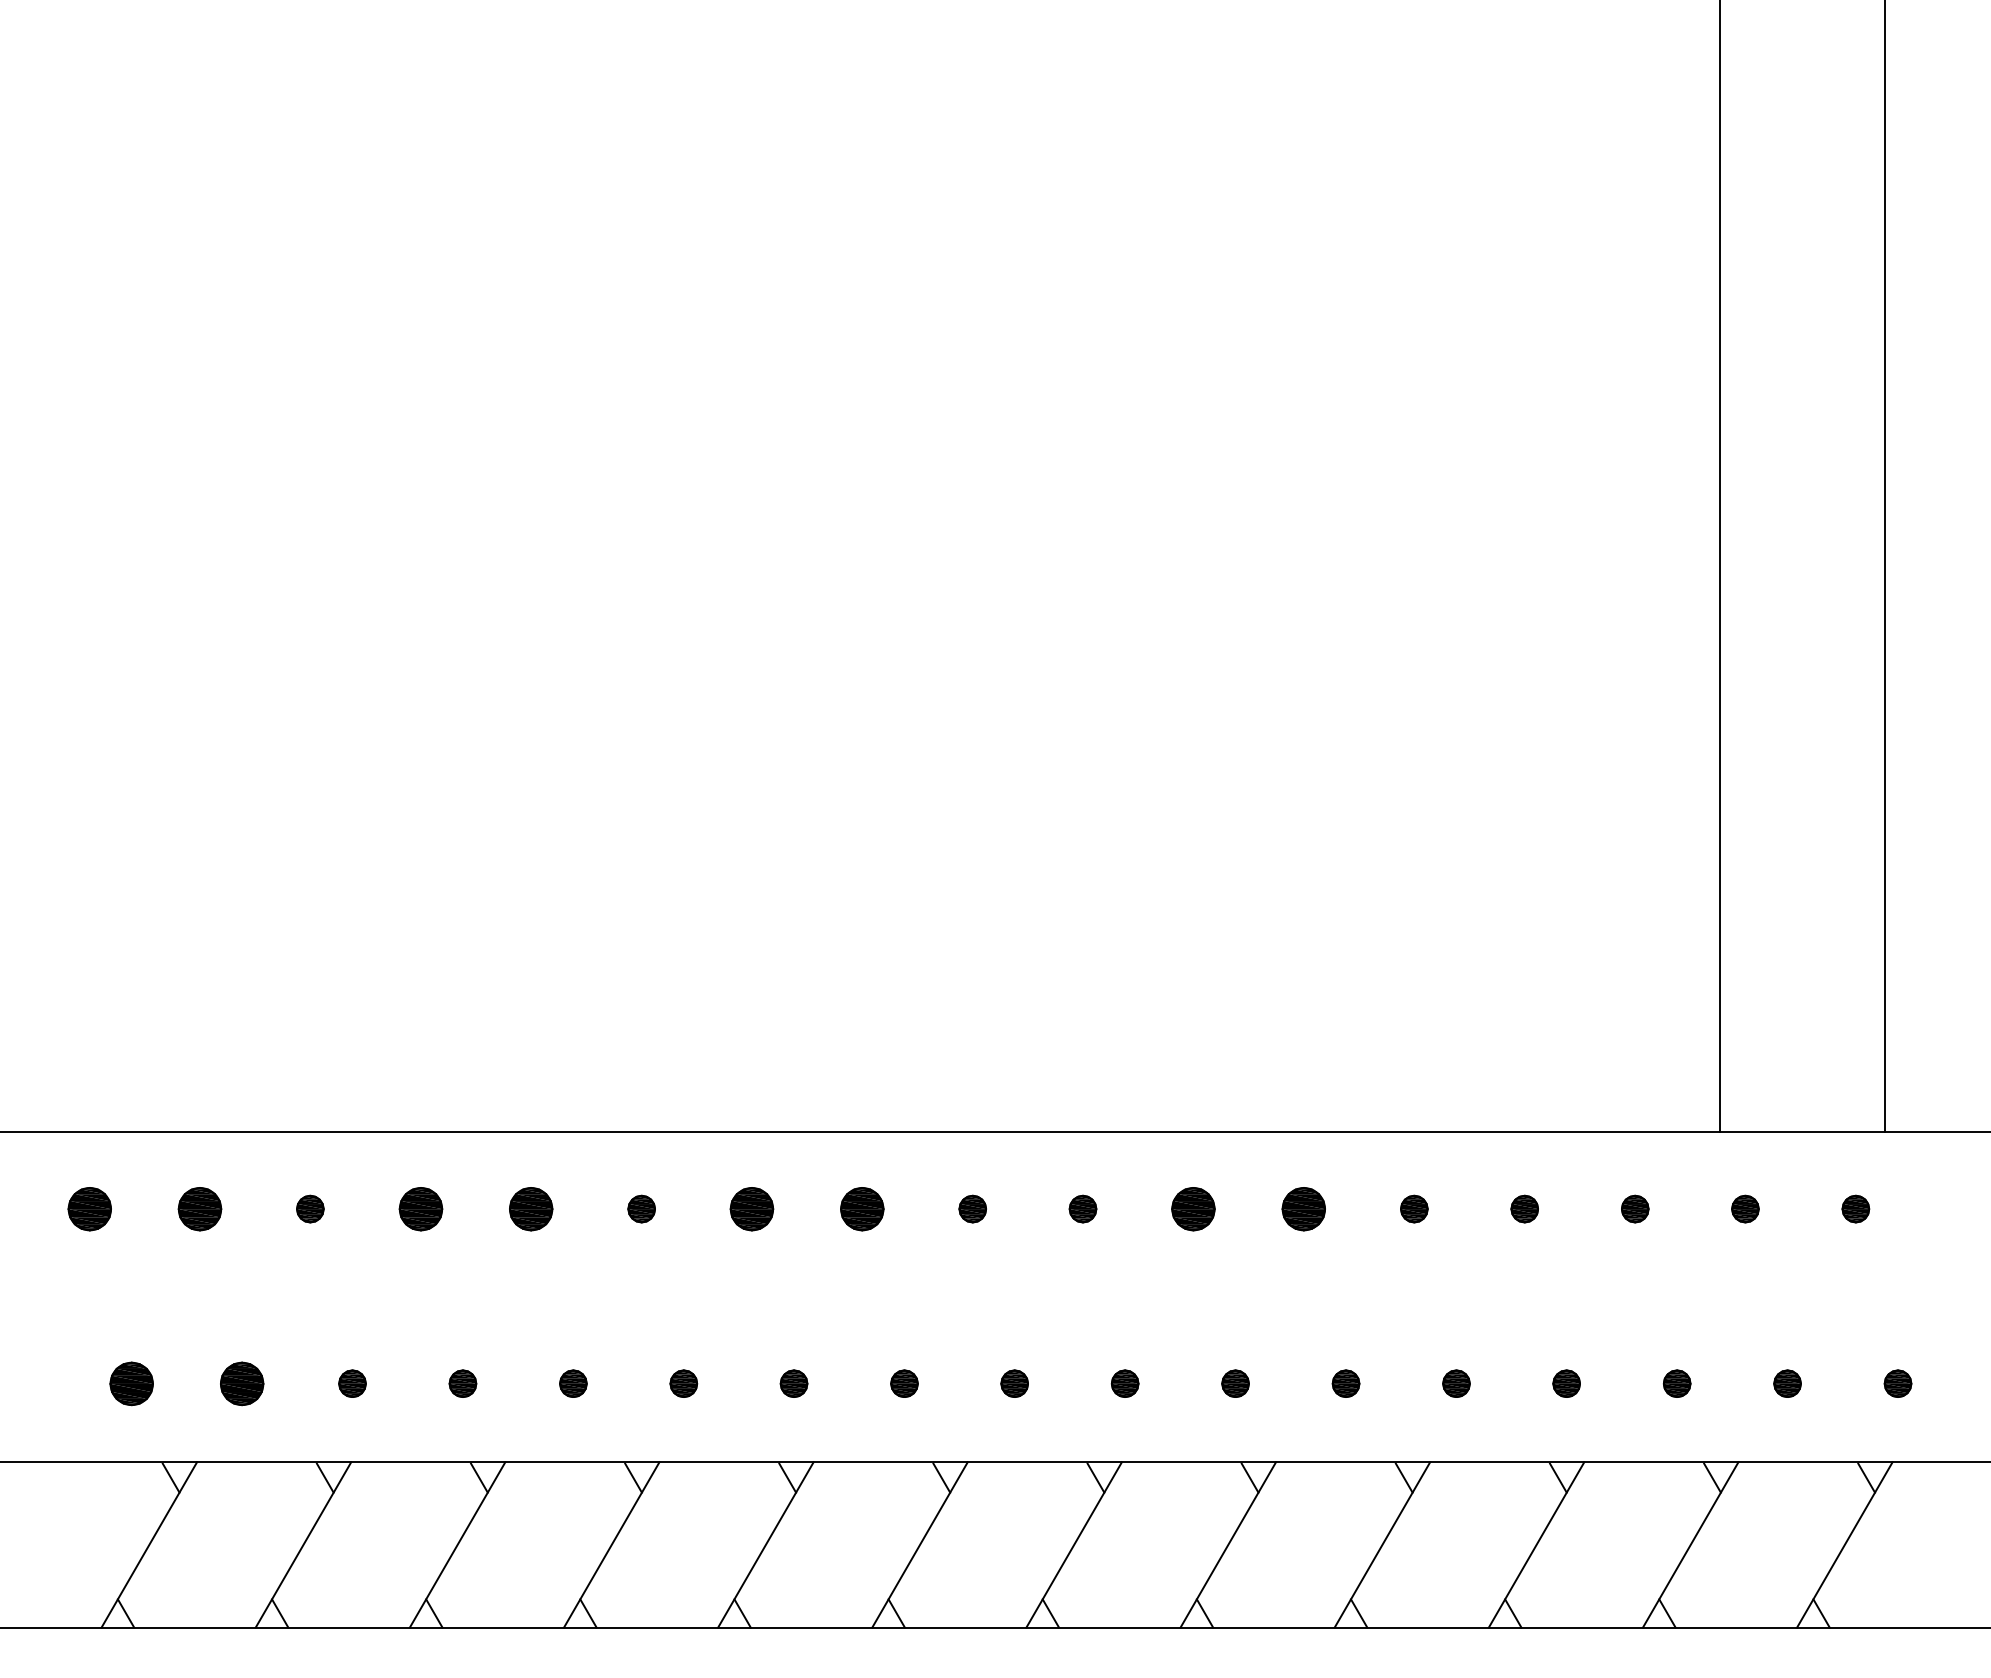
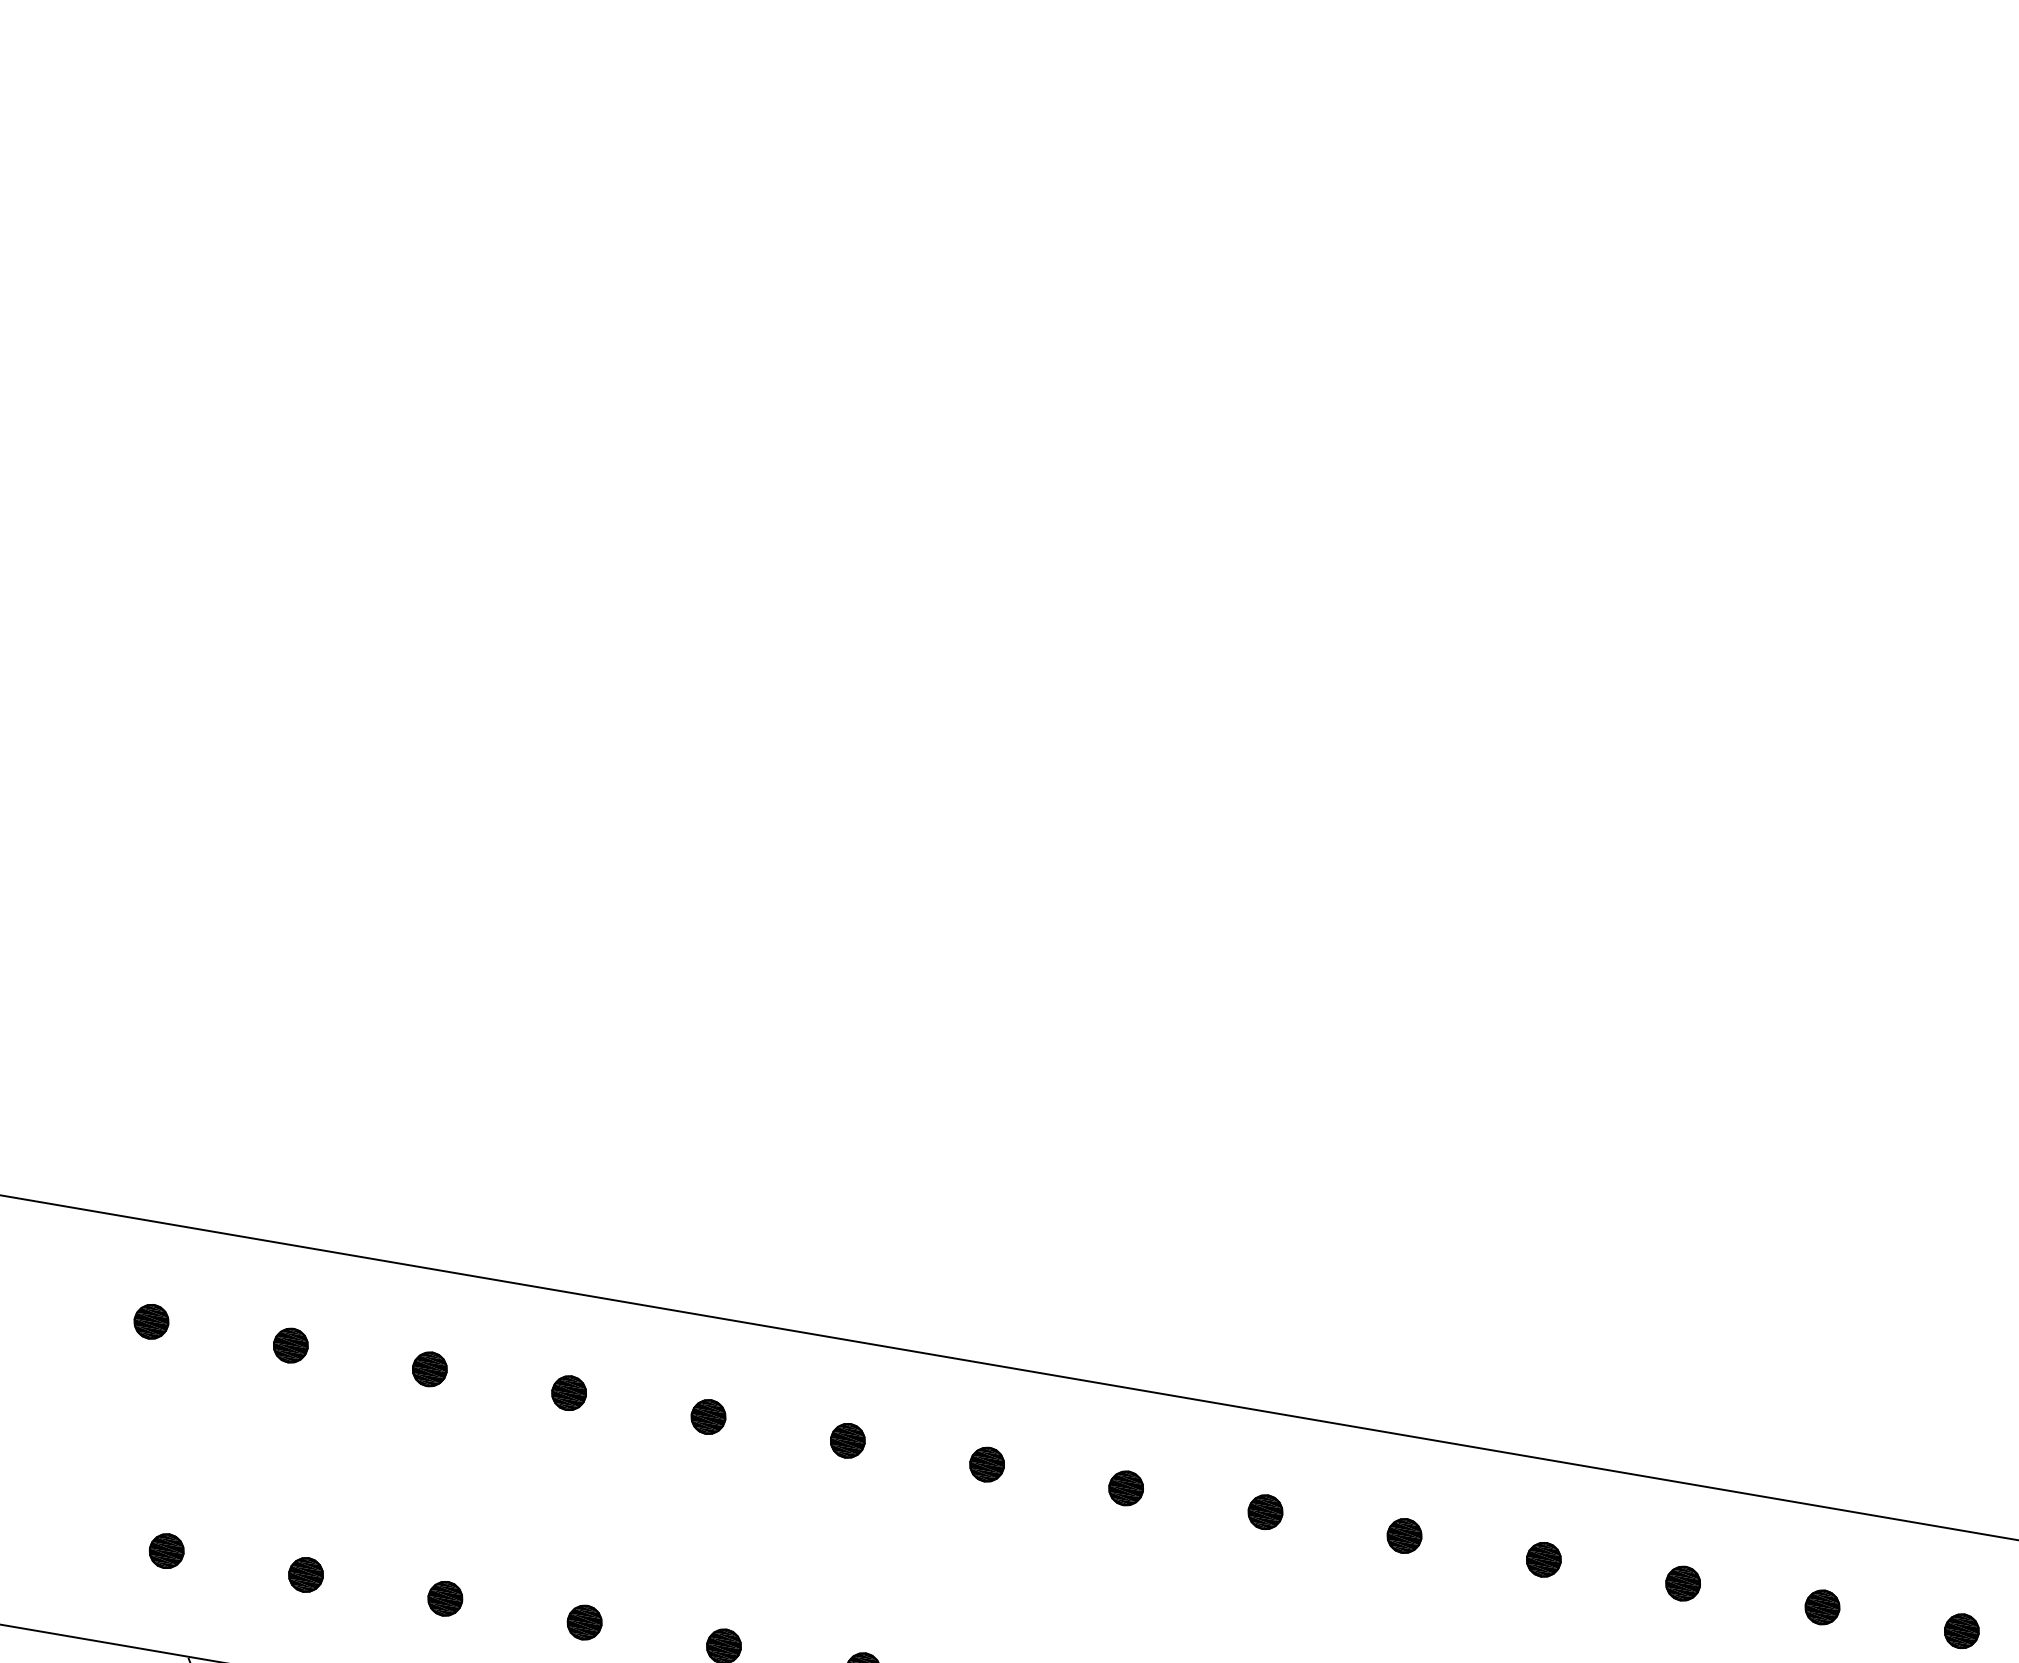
part: (89, 1208) -> (151, 1320), size x0.62
part: (200, 1208) -> (291, 1344), size x0.62
part: (420, 1208) -> (568, 1392), size x0.62
part: (531, 1208) -> (708, 1416), size x0.62
part: (752, 1208) -> (987, 1463), size x0.62
part: (862, 1208) -> (1126, 1487), size x0.62
part: (1193, 1208) -> (1544, 1559), size x0.62
part: (1303, 1208) -> (1682, 1582), size x0.62
part: (131, 1383) -> (166, 1550), size x0.62
part: (241, 1383) -> (305, 1574), size x0.62

